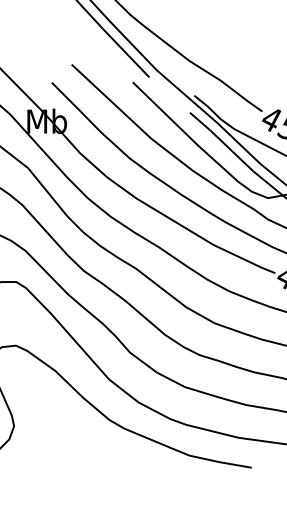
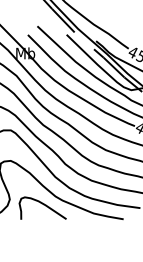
curve: (84, 438) -> (43, 205), added

